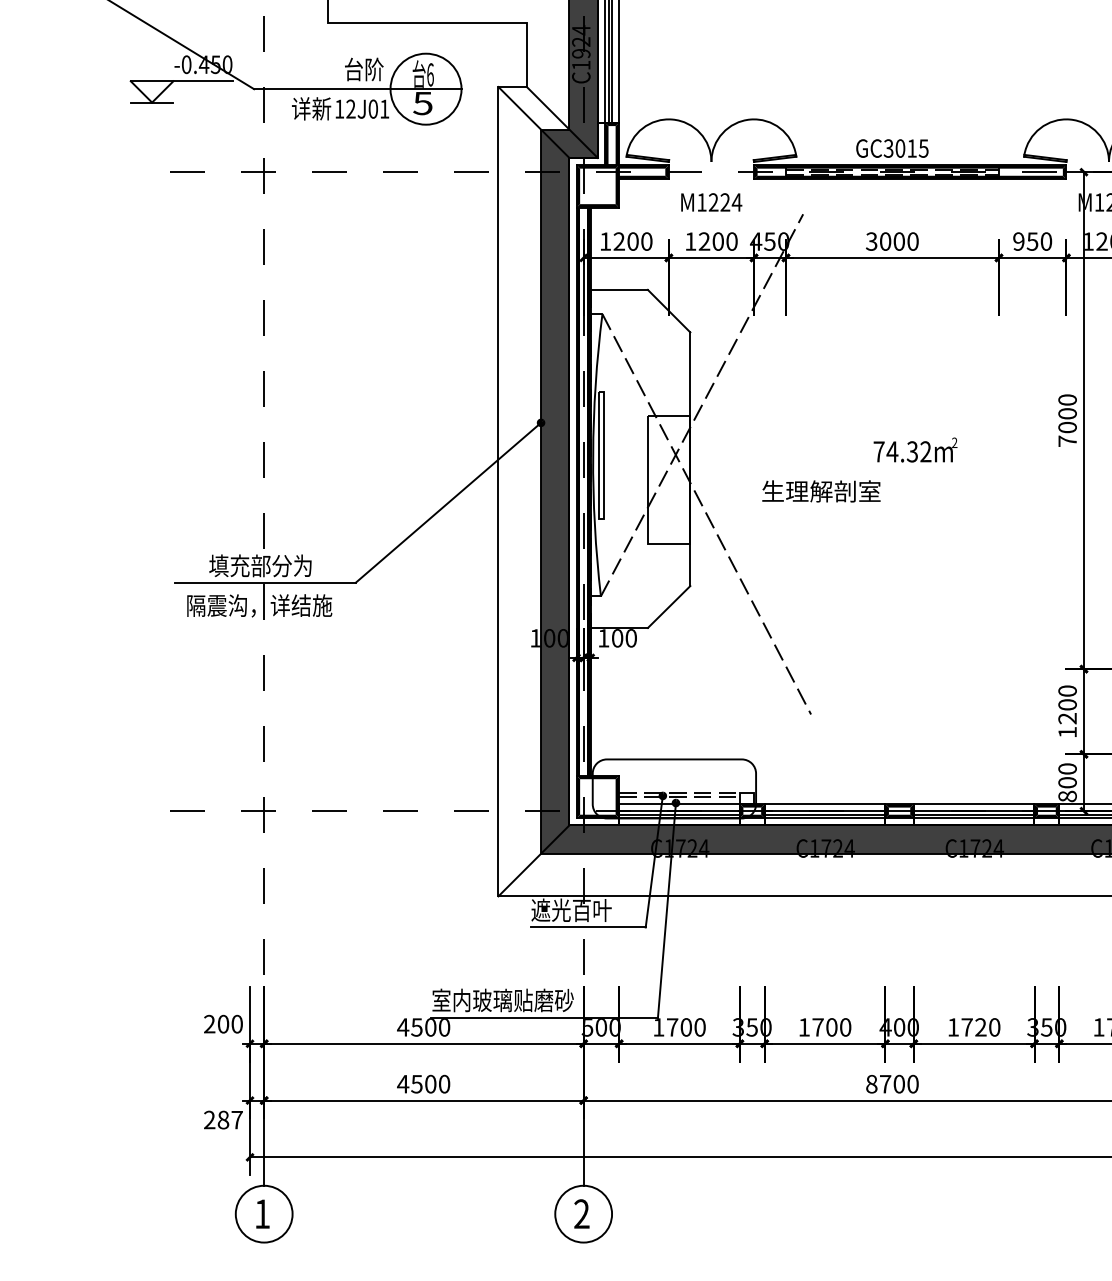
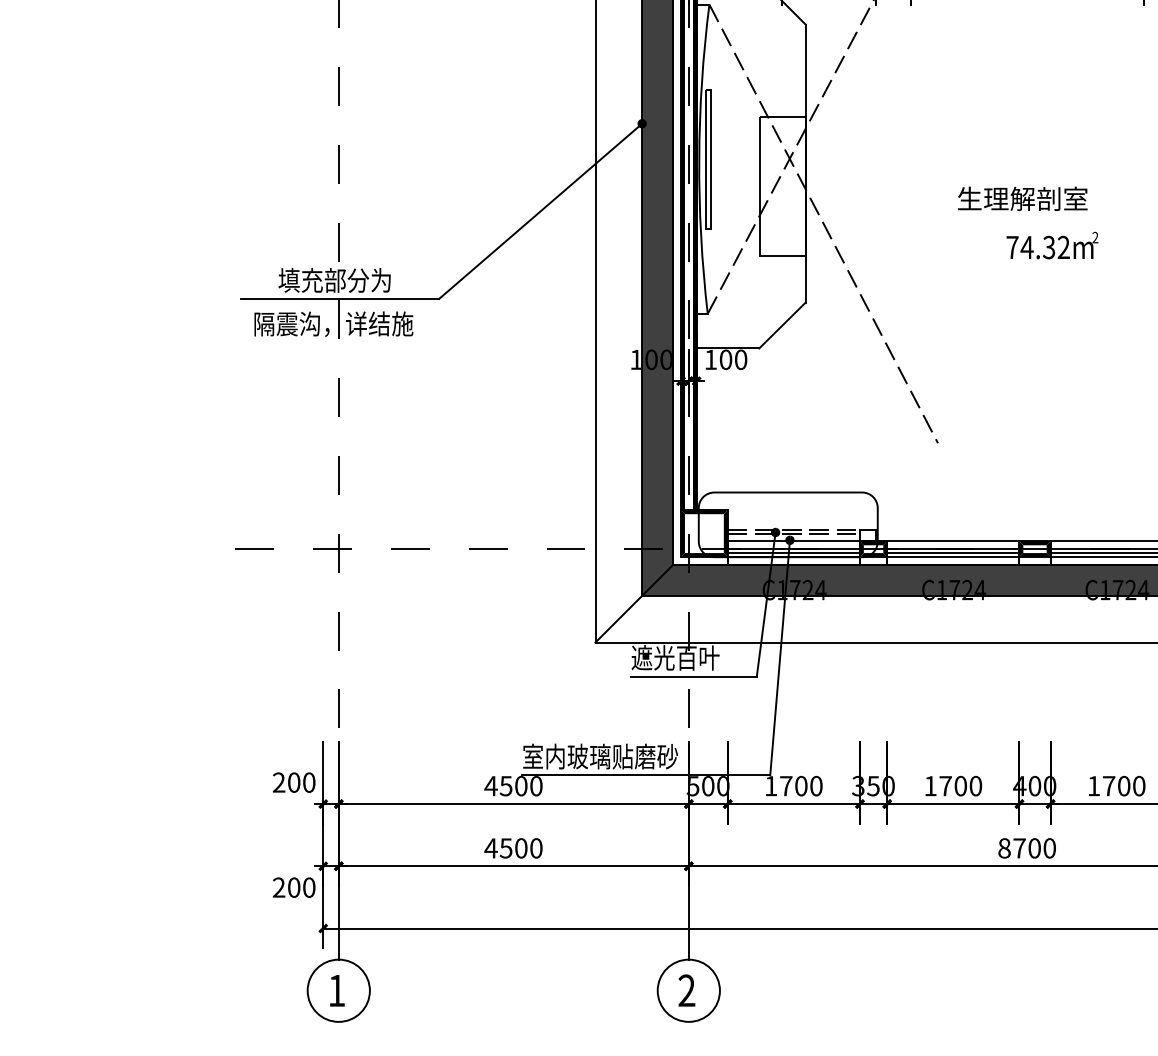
text: (915, 449) -> (1052, 244), moved
text: (821, 491) -> (1022, 198), moved
text: (980, 1027) -> (1123, 786), 1720 -> 1700
text: (229, 1119) -> (300, 887), 287 -> 200

